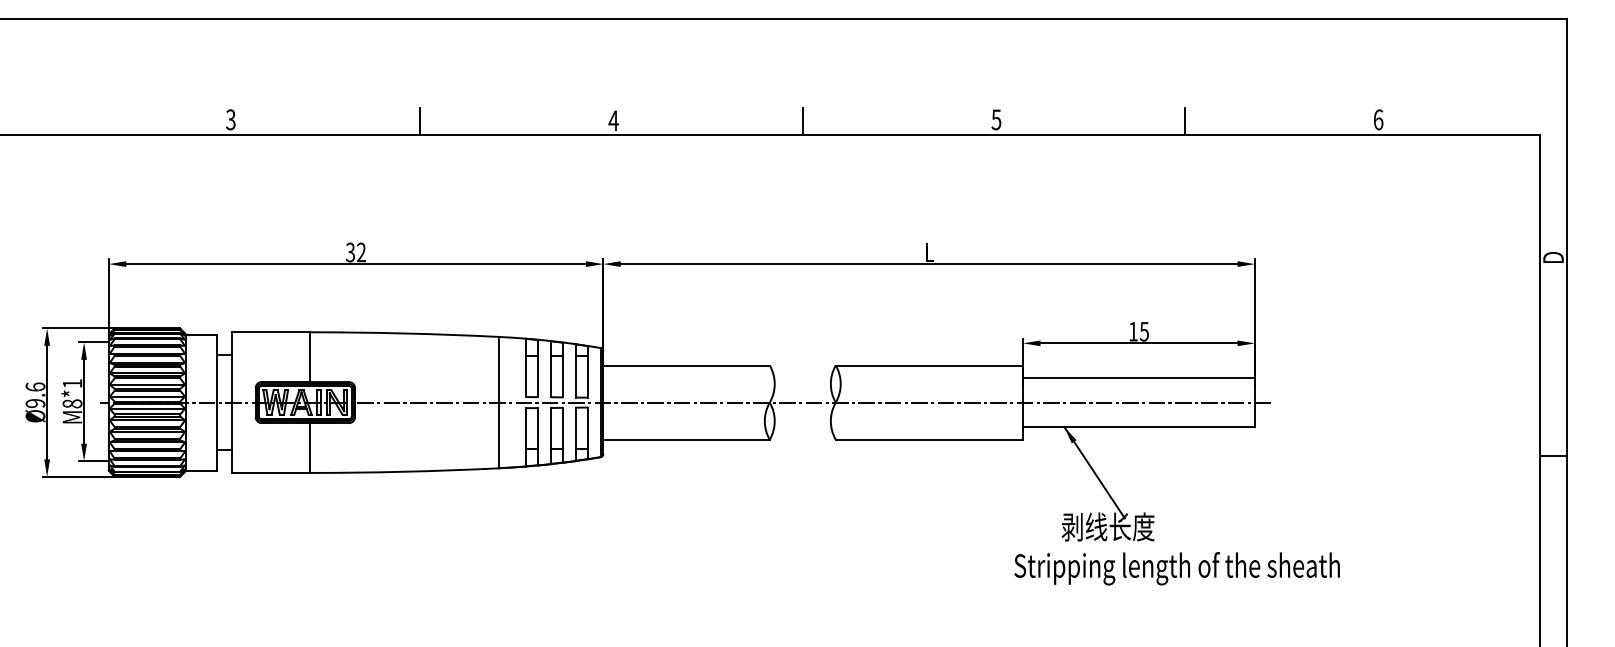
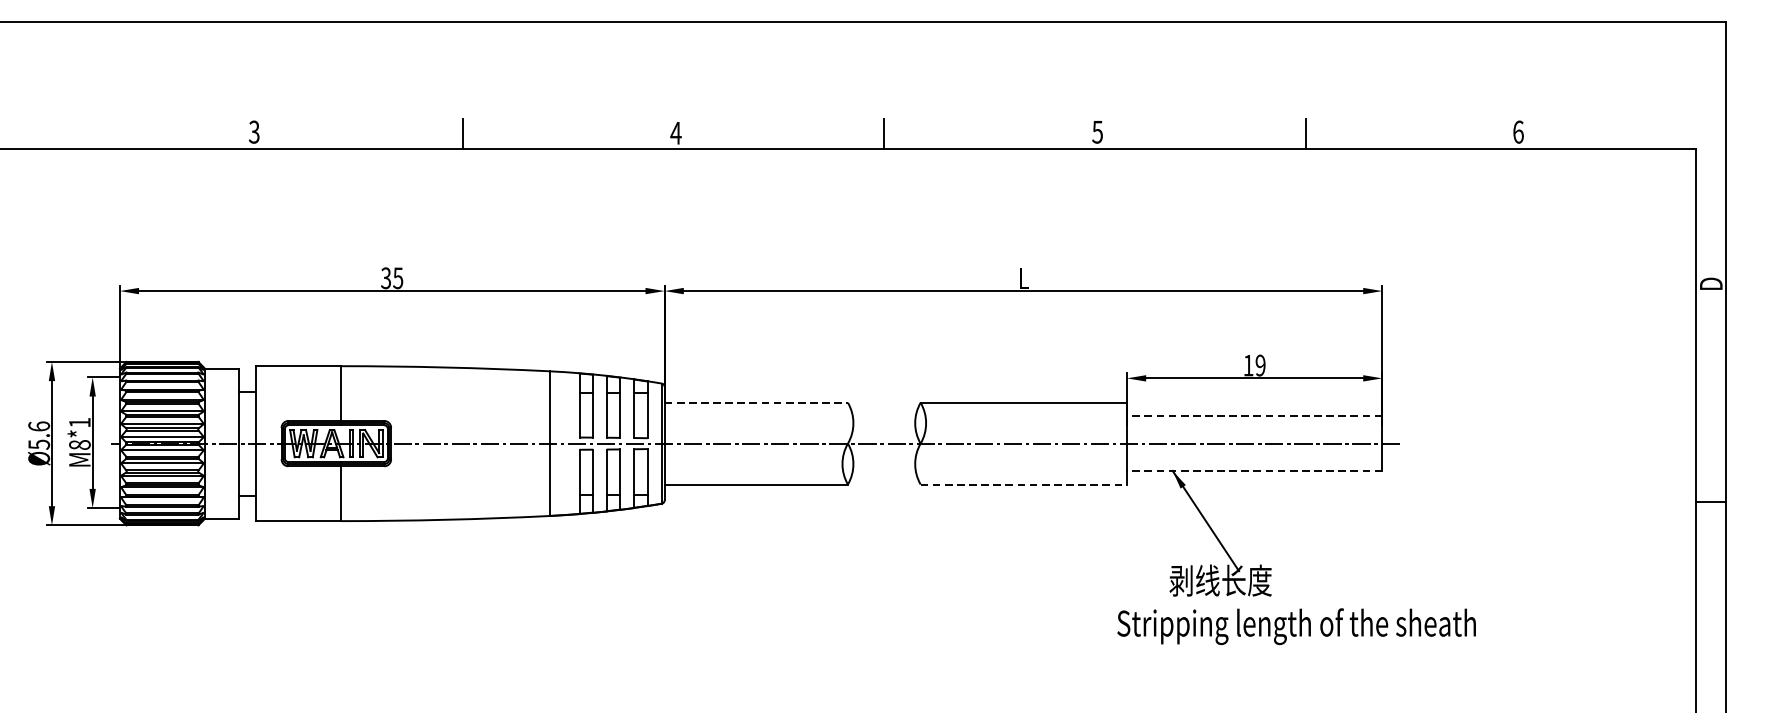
text: (360, 252) -> (397, 278), 32 -> 35
text: (1143, 331) -> (1259, 365), 15 -> 19
line: (687, 365) -> (757, 402), solid -> dashed
line: (1139, 377) -> (1255, 415), solid -> dashed
text: (35, 403) -> (39, 444), Ø9.6 -> Ø5.6
line: (1139, 427) -> (1255, 471), solid -> dashed
line: (929, 439) -> (1023, 484), solid -> dashed

